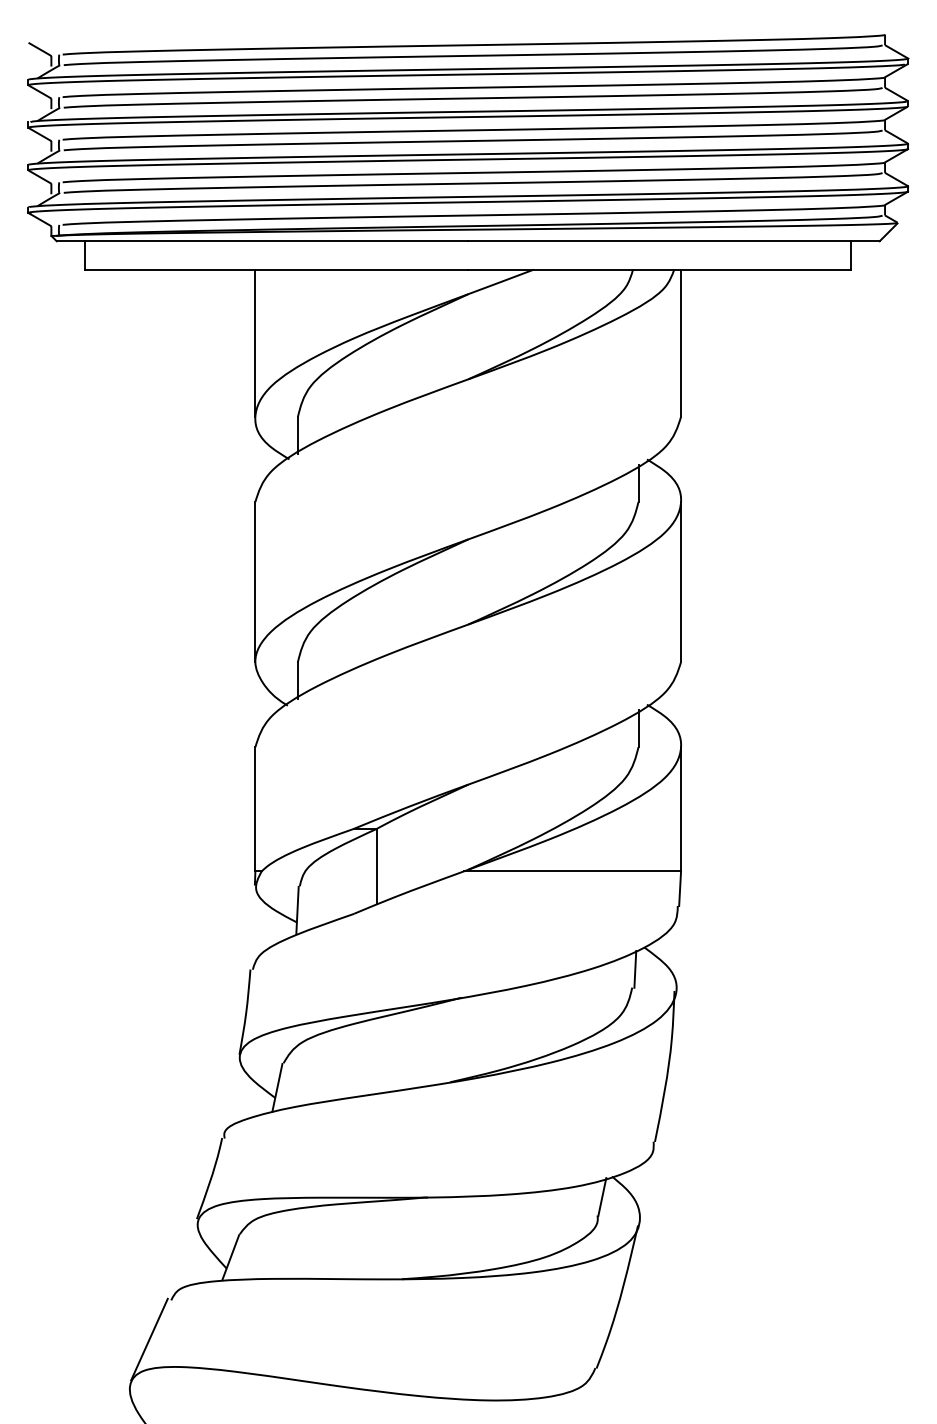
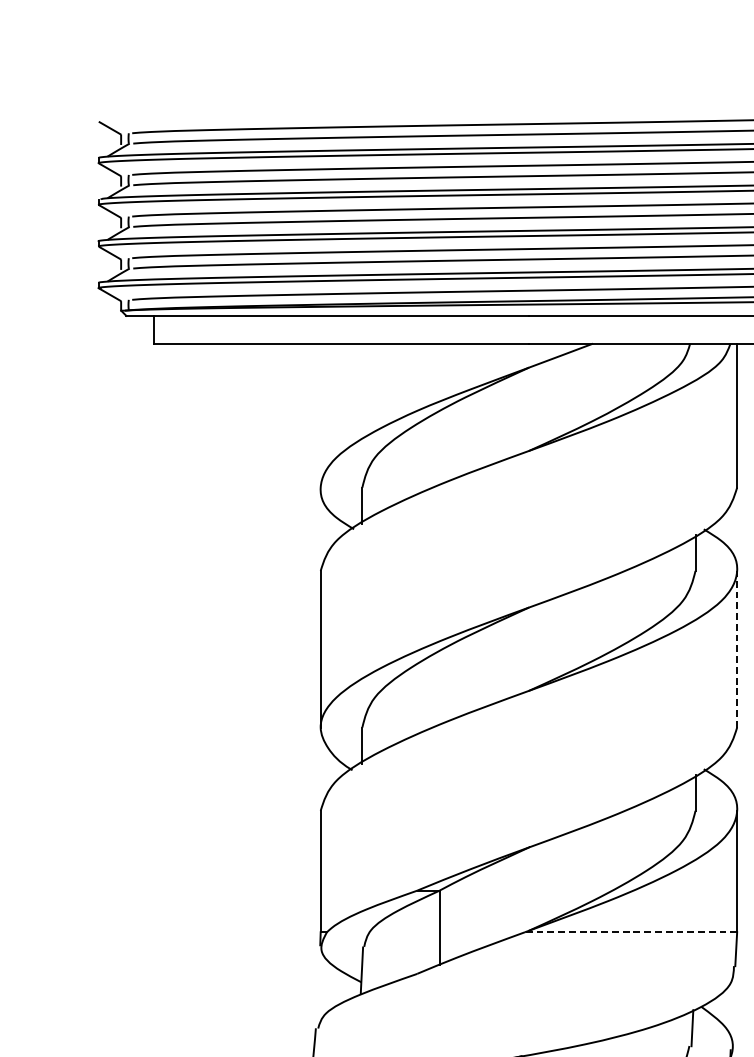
line: (255, 342) -> (320, 414), removed
line: (681, 581) -> (737, 648), solid -> dashed
line: (572, 871) -> (630, 932), solid -> dashed

